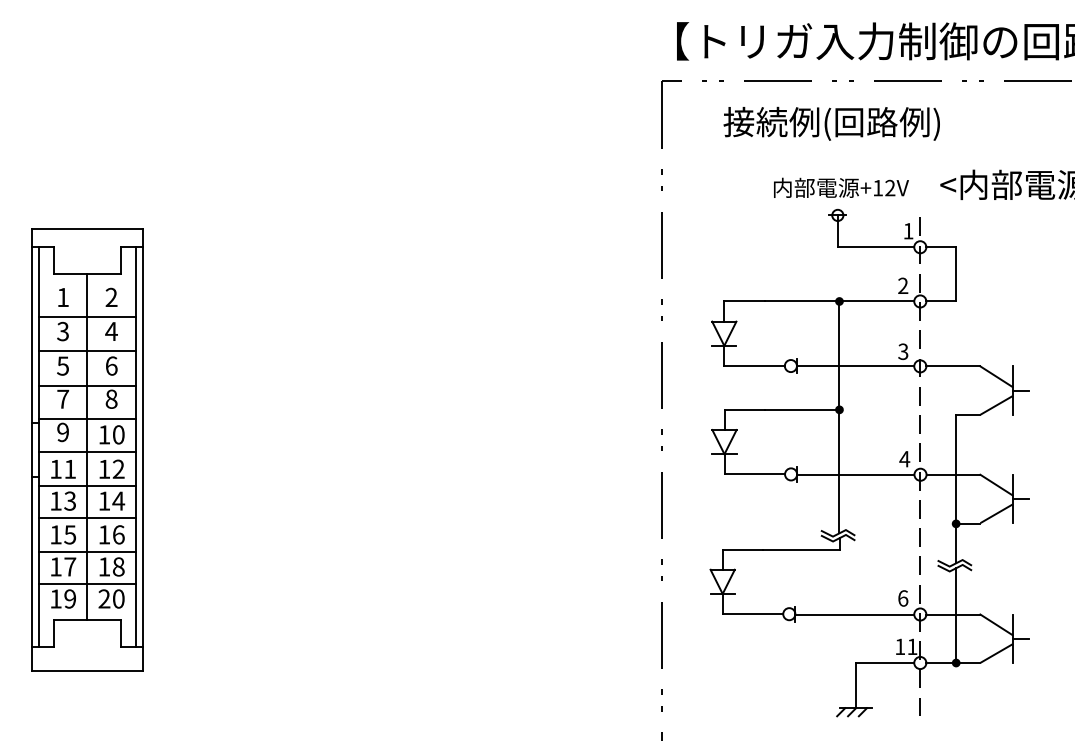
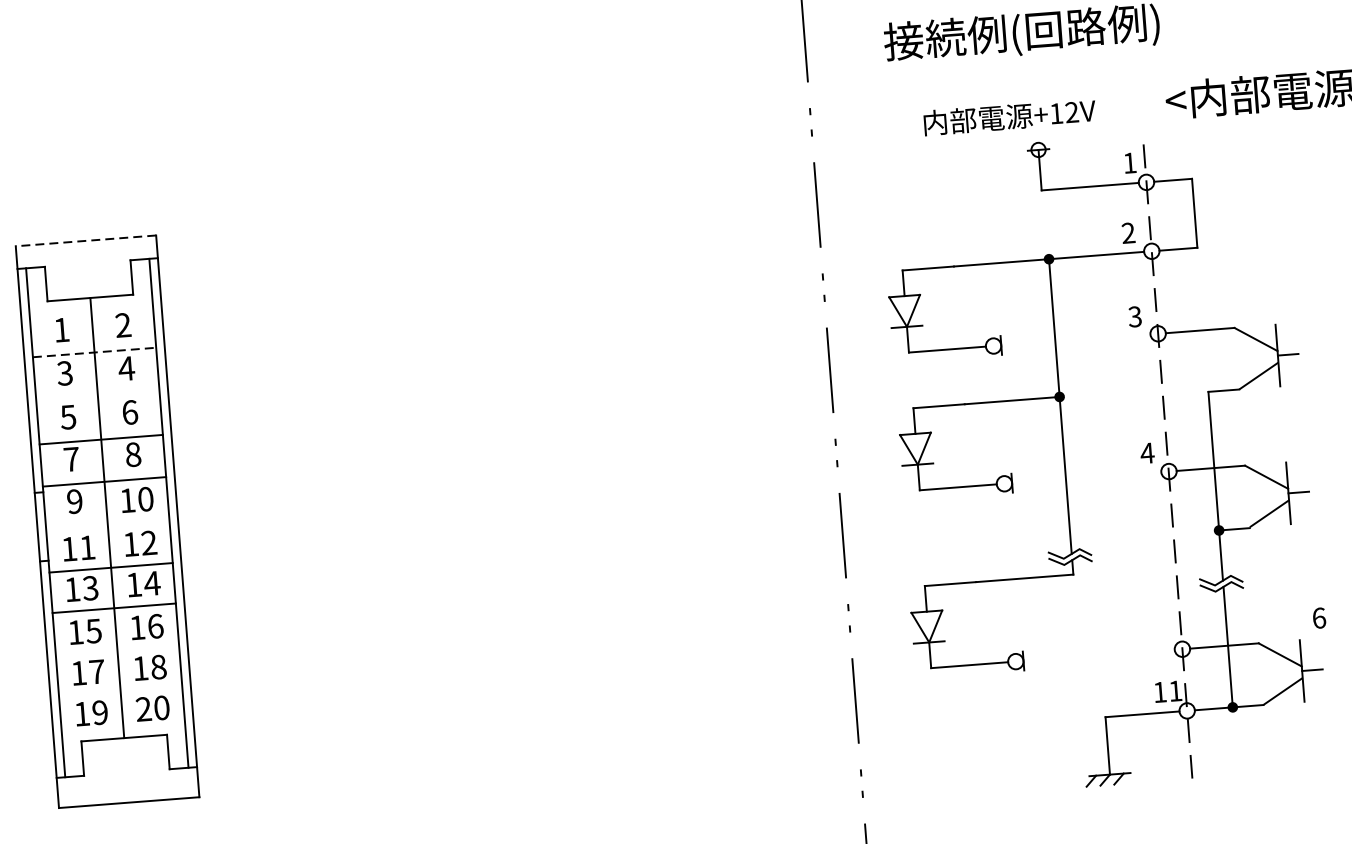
text: (841, 187) -> (1009, 116), moved
line: (86, 229) -> (84, 241), solid -> dashed
line: (87, 317) -> (94, 353), solid -> dashed
line: (86, 351) -> (96, 396), removed
line: (855, 366) -> (1075, 340), removed
line: (86, 451) -> (106, 523), removed
line: (855, 474) -> (1086, 477), removed
line: (86, 551) -> (116, 650), removed
line: (86, 583) -> (119, 691), removed
text: (903, 598) -> (1319, 618), moved
line: (854, 614) -> (1098, 655), removed

